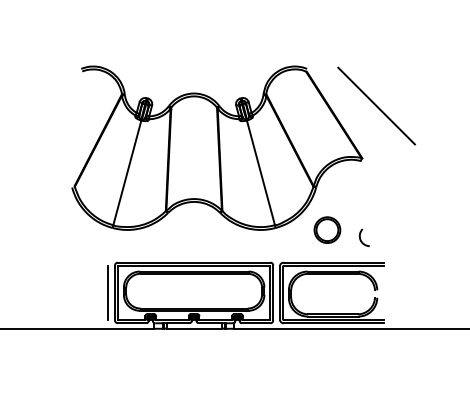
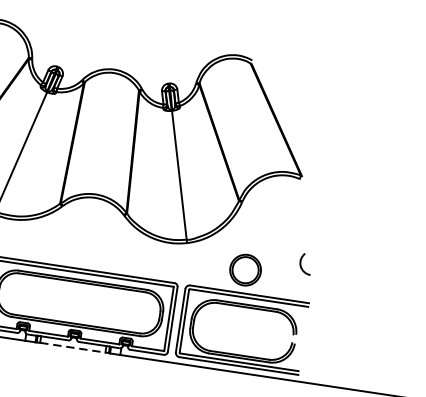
line: (376, 105) -> (327, 116), removed
part: (327, 229) -> (245, 269), moved
arc: (361, 239) -> (301, 265), moved
line: (194, 328) -> (73, 347), solid -> dashed

